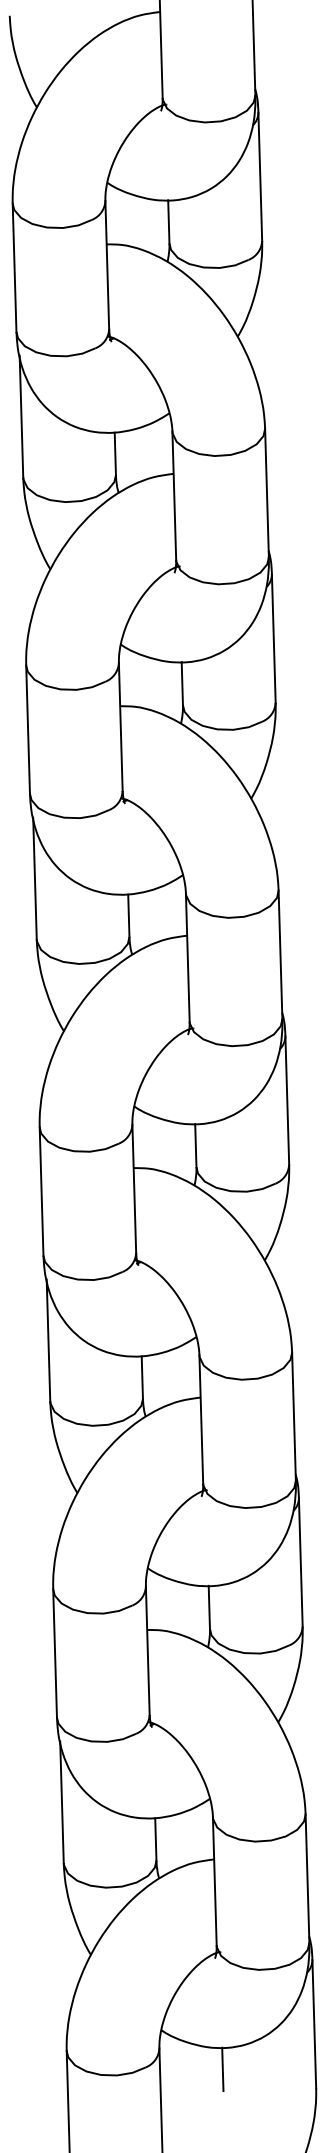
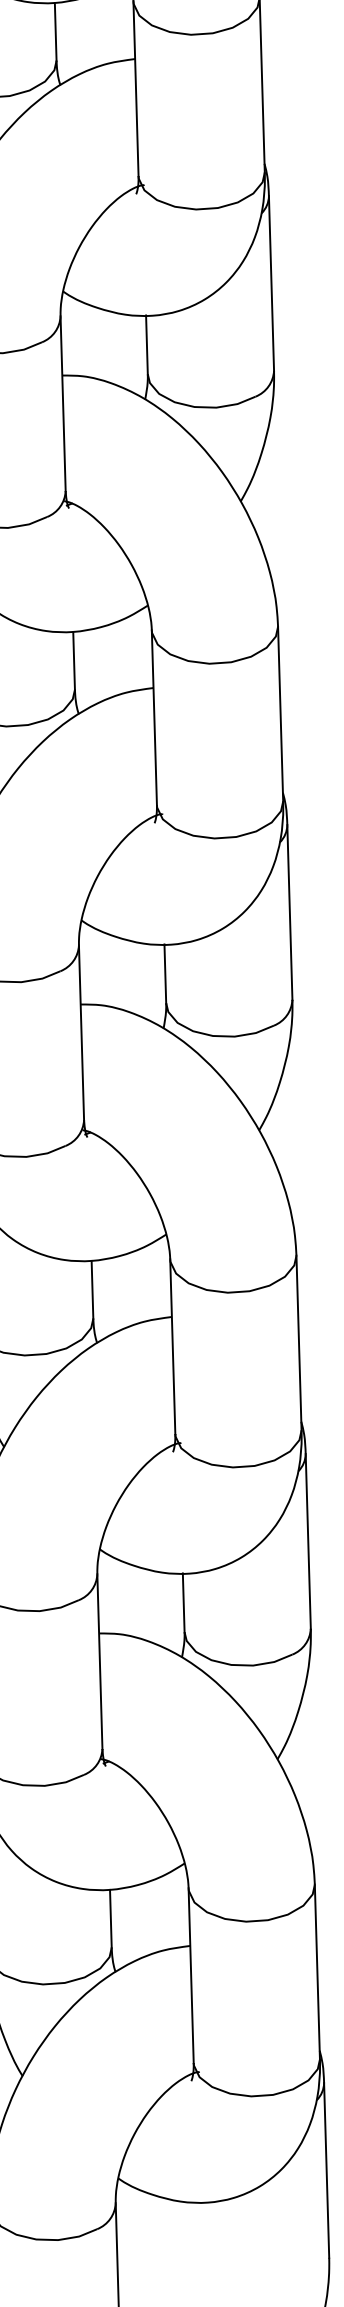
line: (222, 2069) -> (201, 2232), removed

